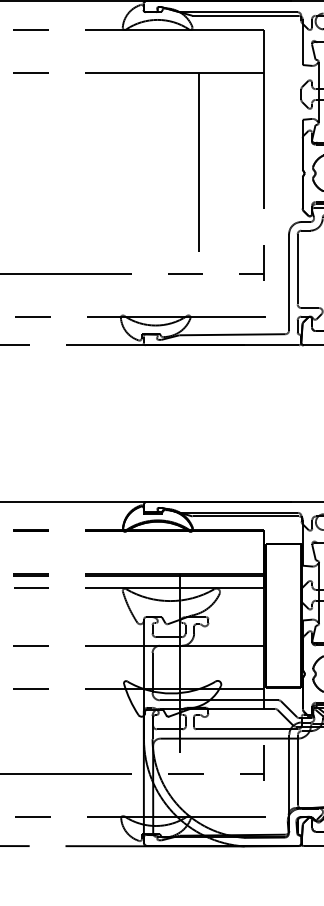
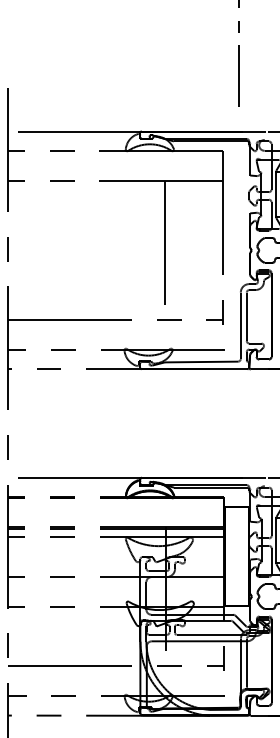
line: (198, 173) -> (165, 250), moved

